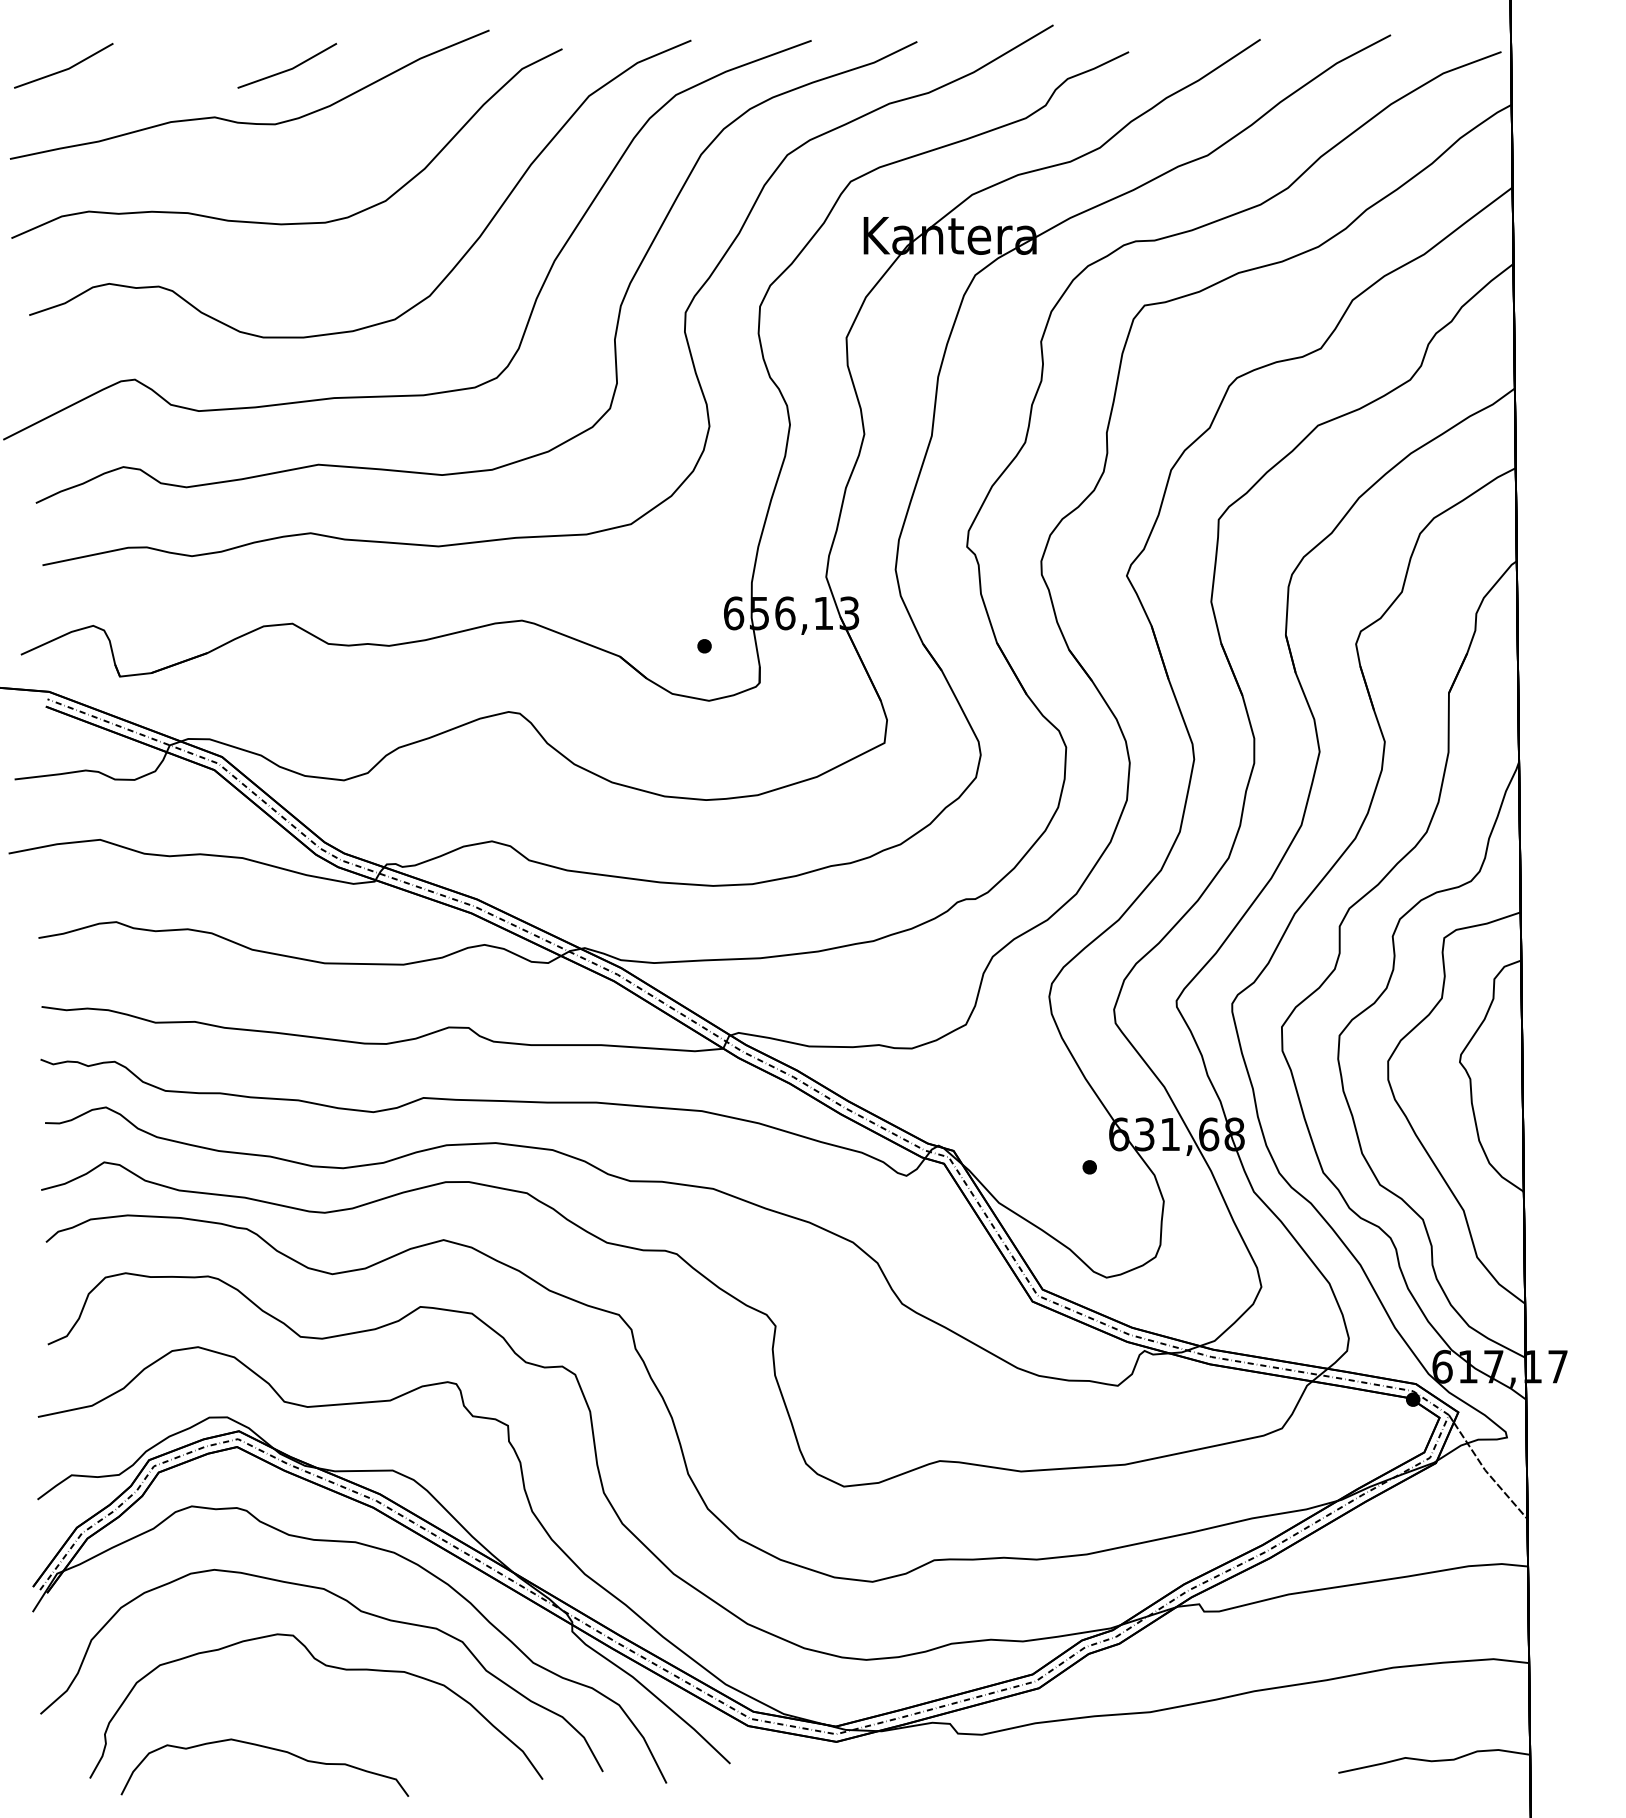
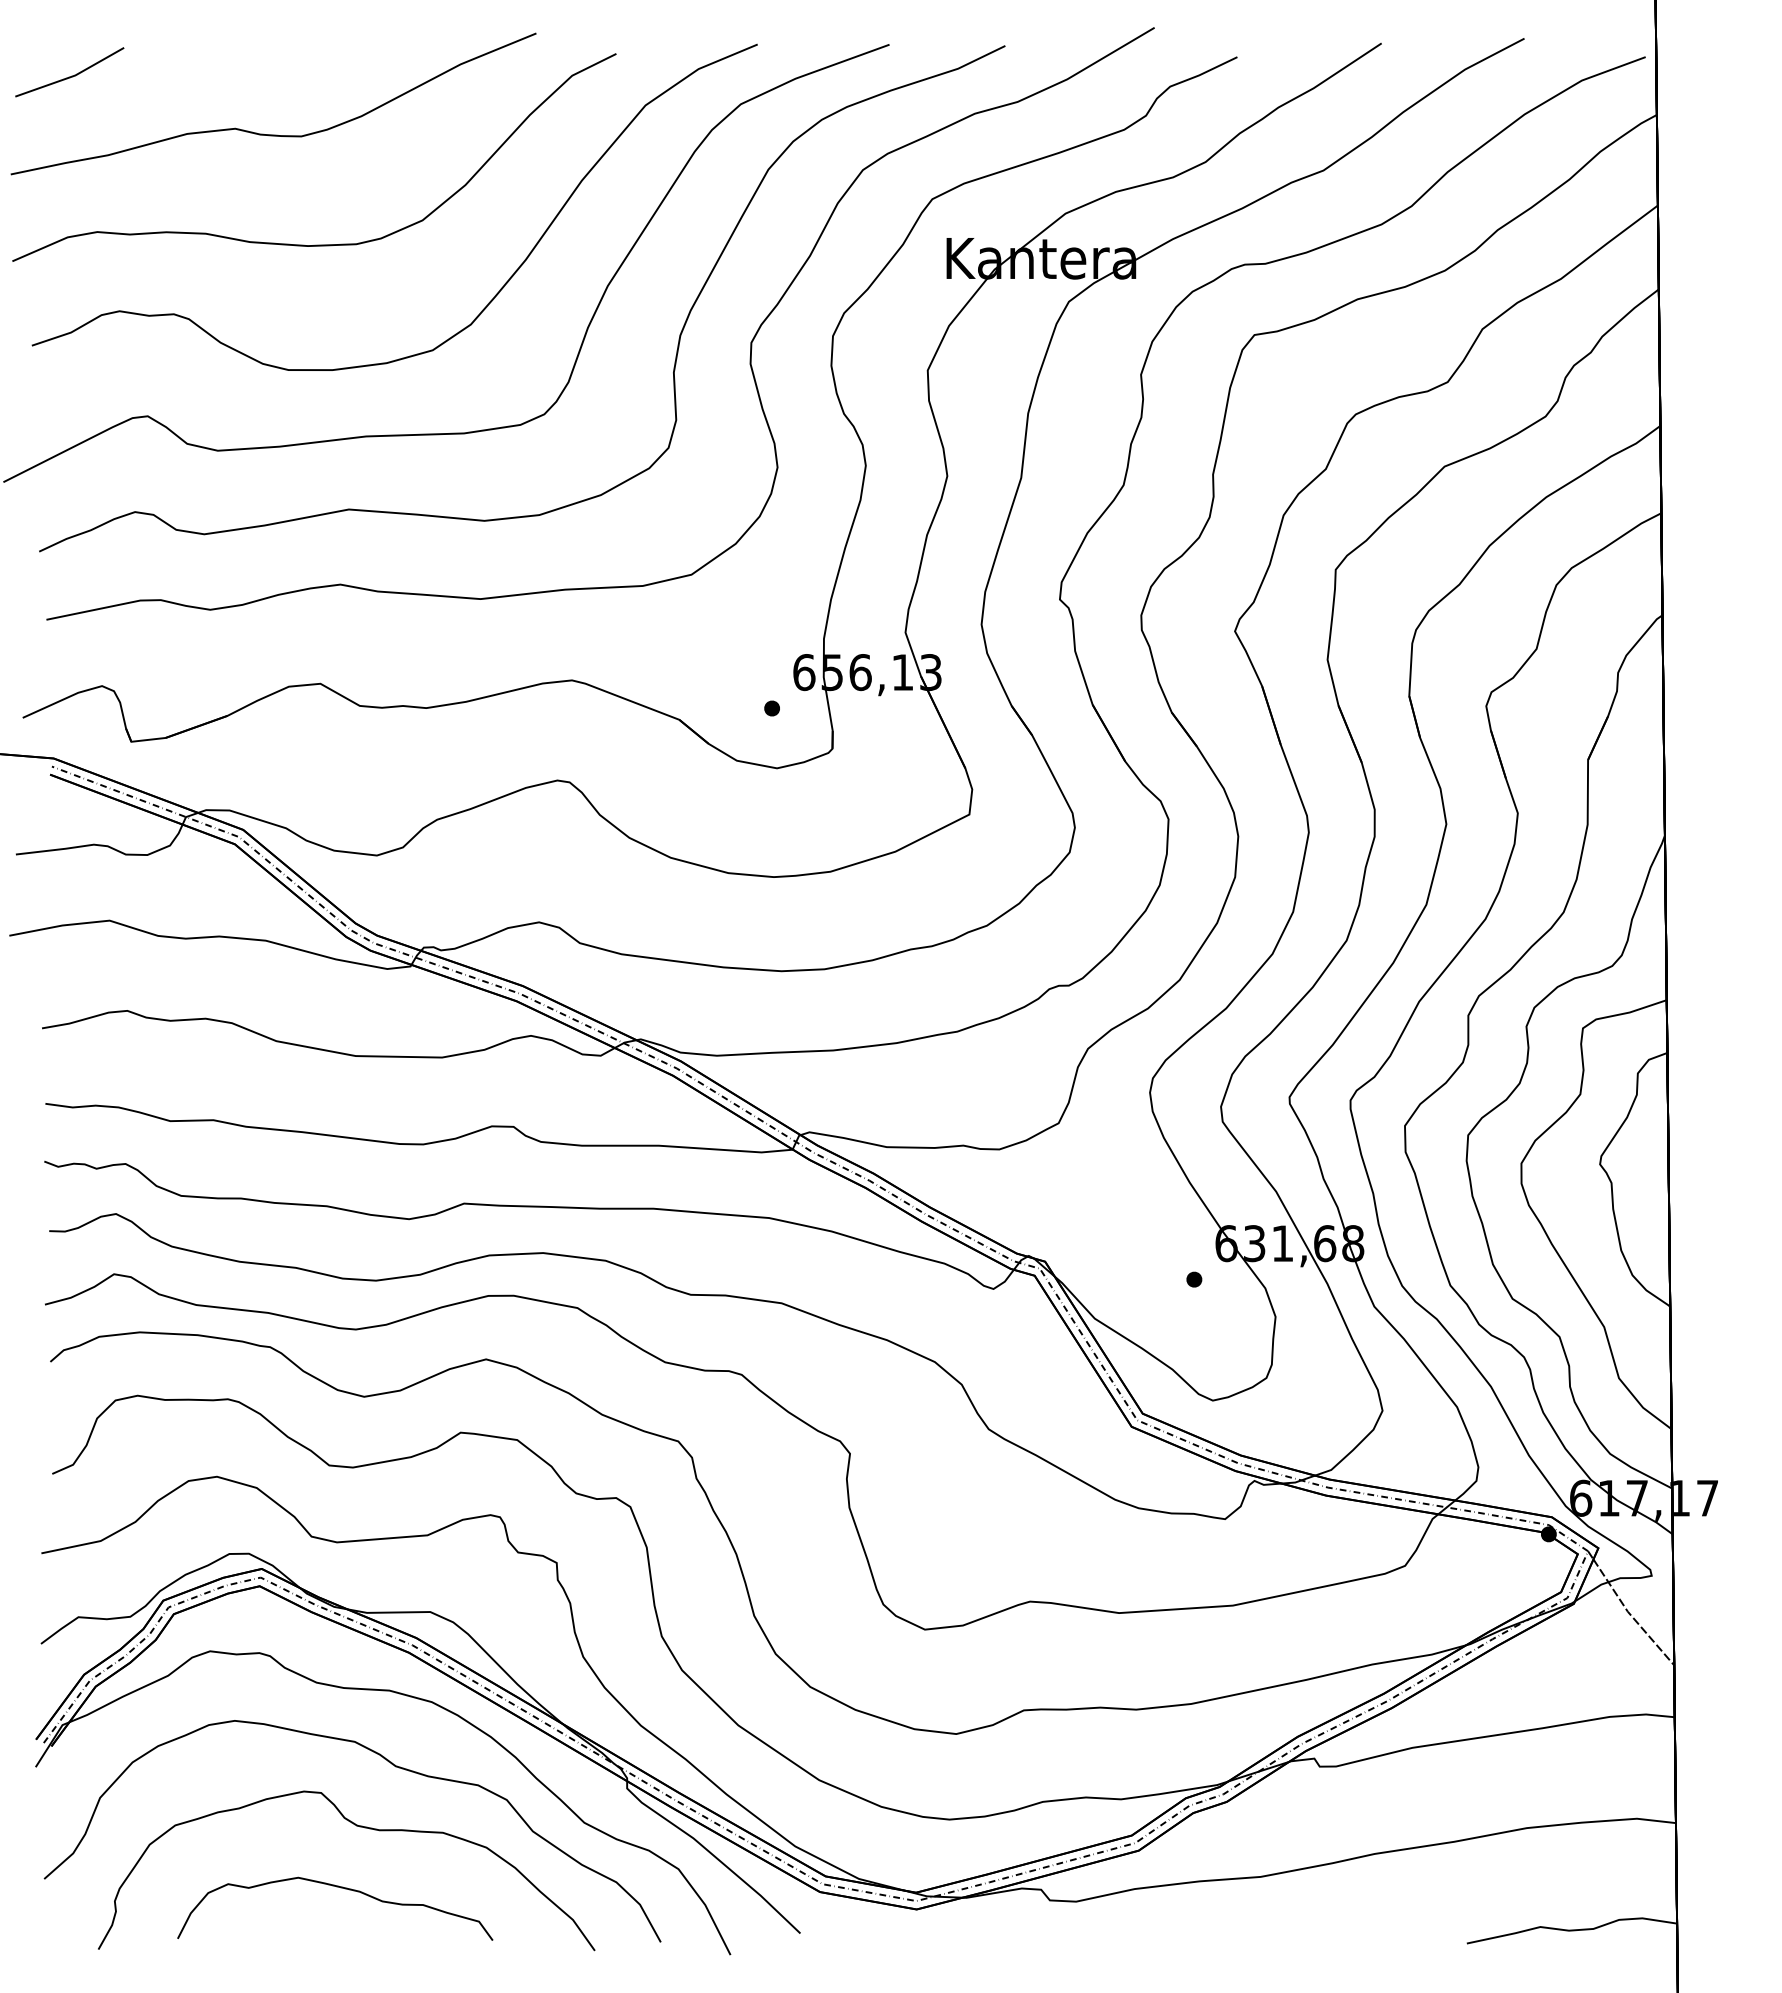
line: (288, 68) -> (316, 75), removed
curve: (269, 1749) -> (340, 1888), moved

